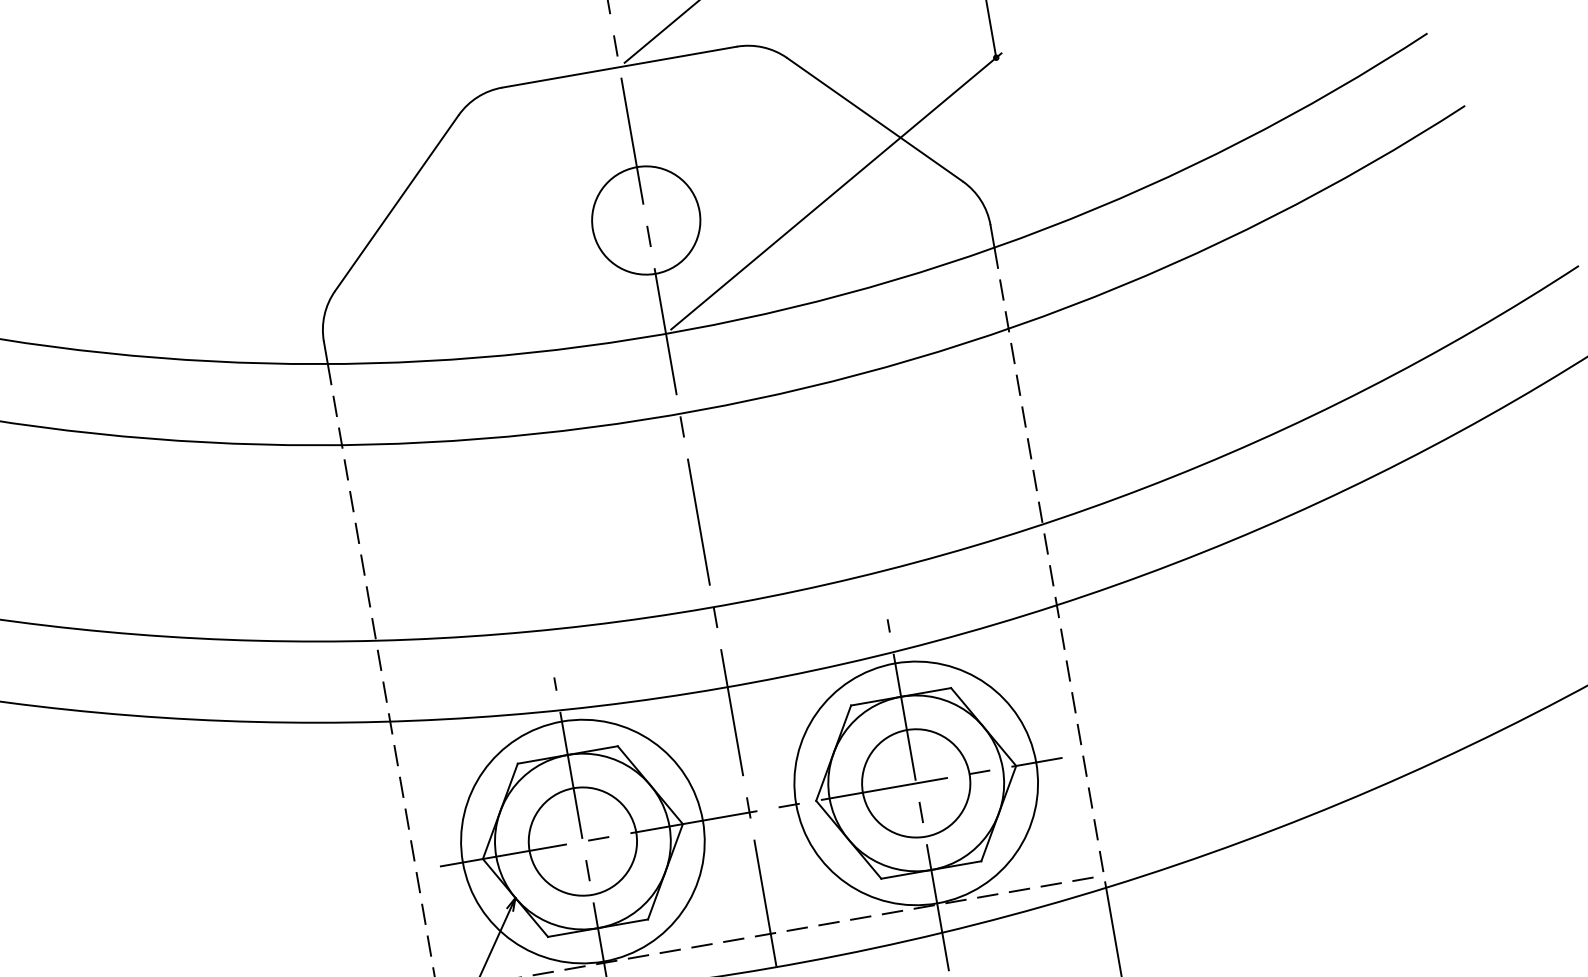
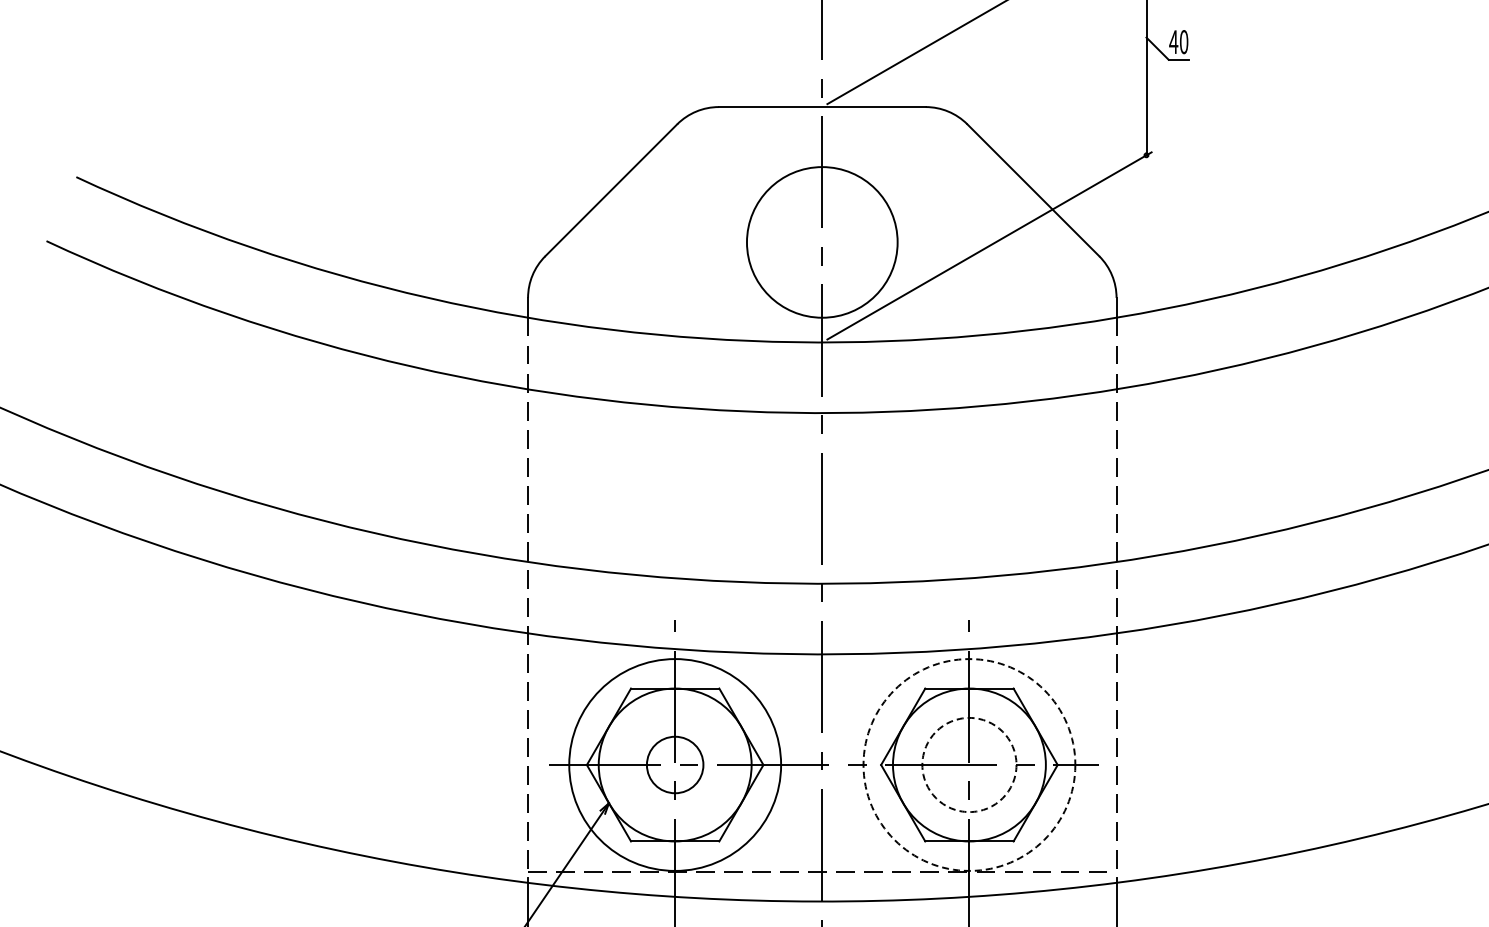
circle: (646, 220) -> (822, 242), size x1.6
circle: (916, 782) -> (969, 764), solid -> dashed
circle: (916, 782) -> (969, 764), solid -> dashed
circle: (583, 840) -> (675, 764), size x0.6

